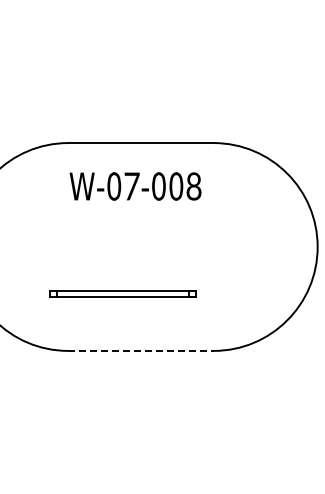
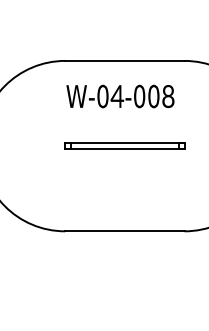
text: (131, 186) -> (117, 96), 7 -> 4
part: (122, 293) -> (124, 145), moved
line: (140, 350) -> (124, 230), dashed -> solid

